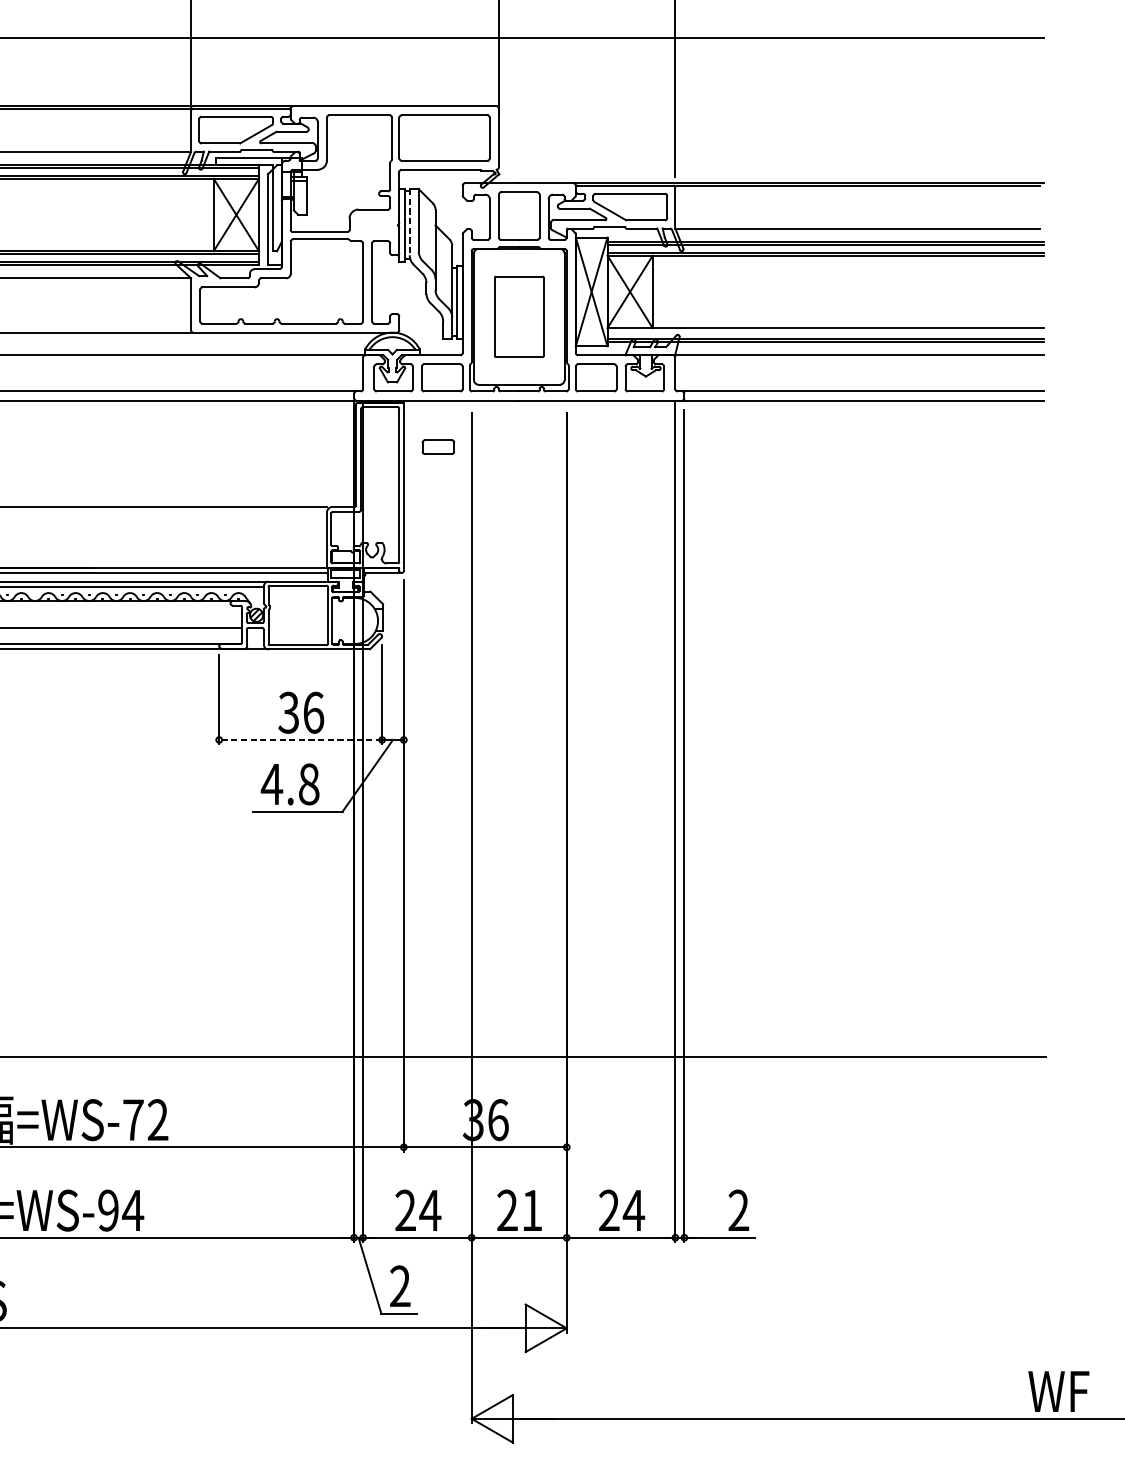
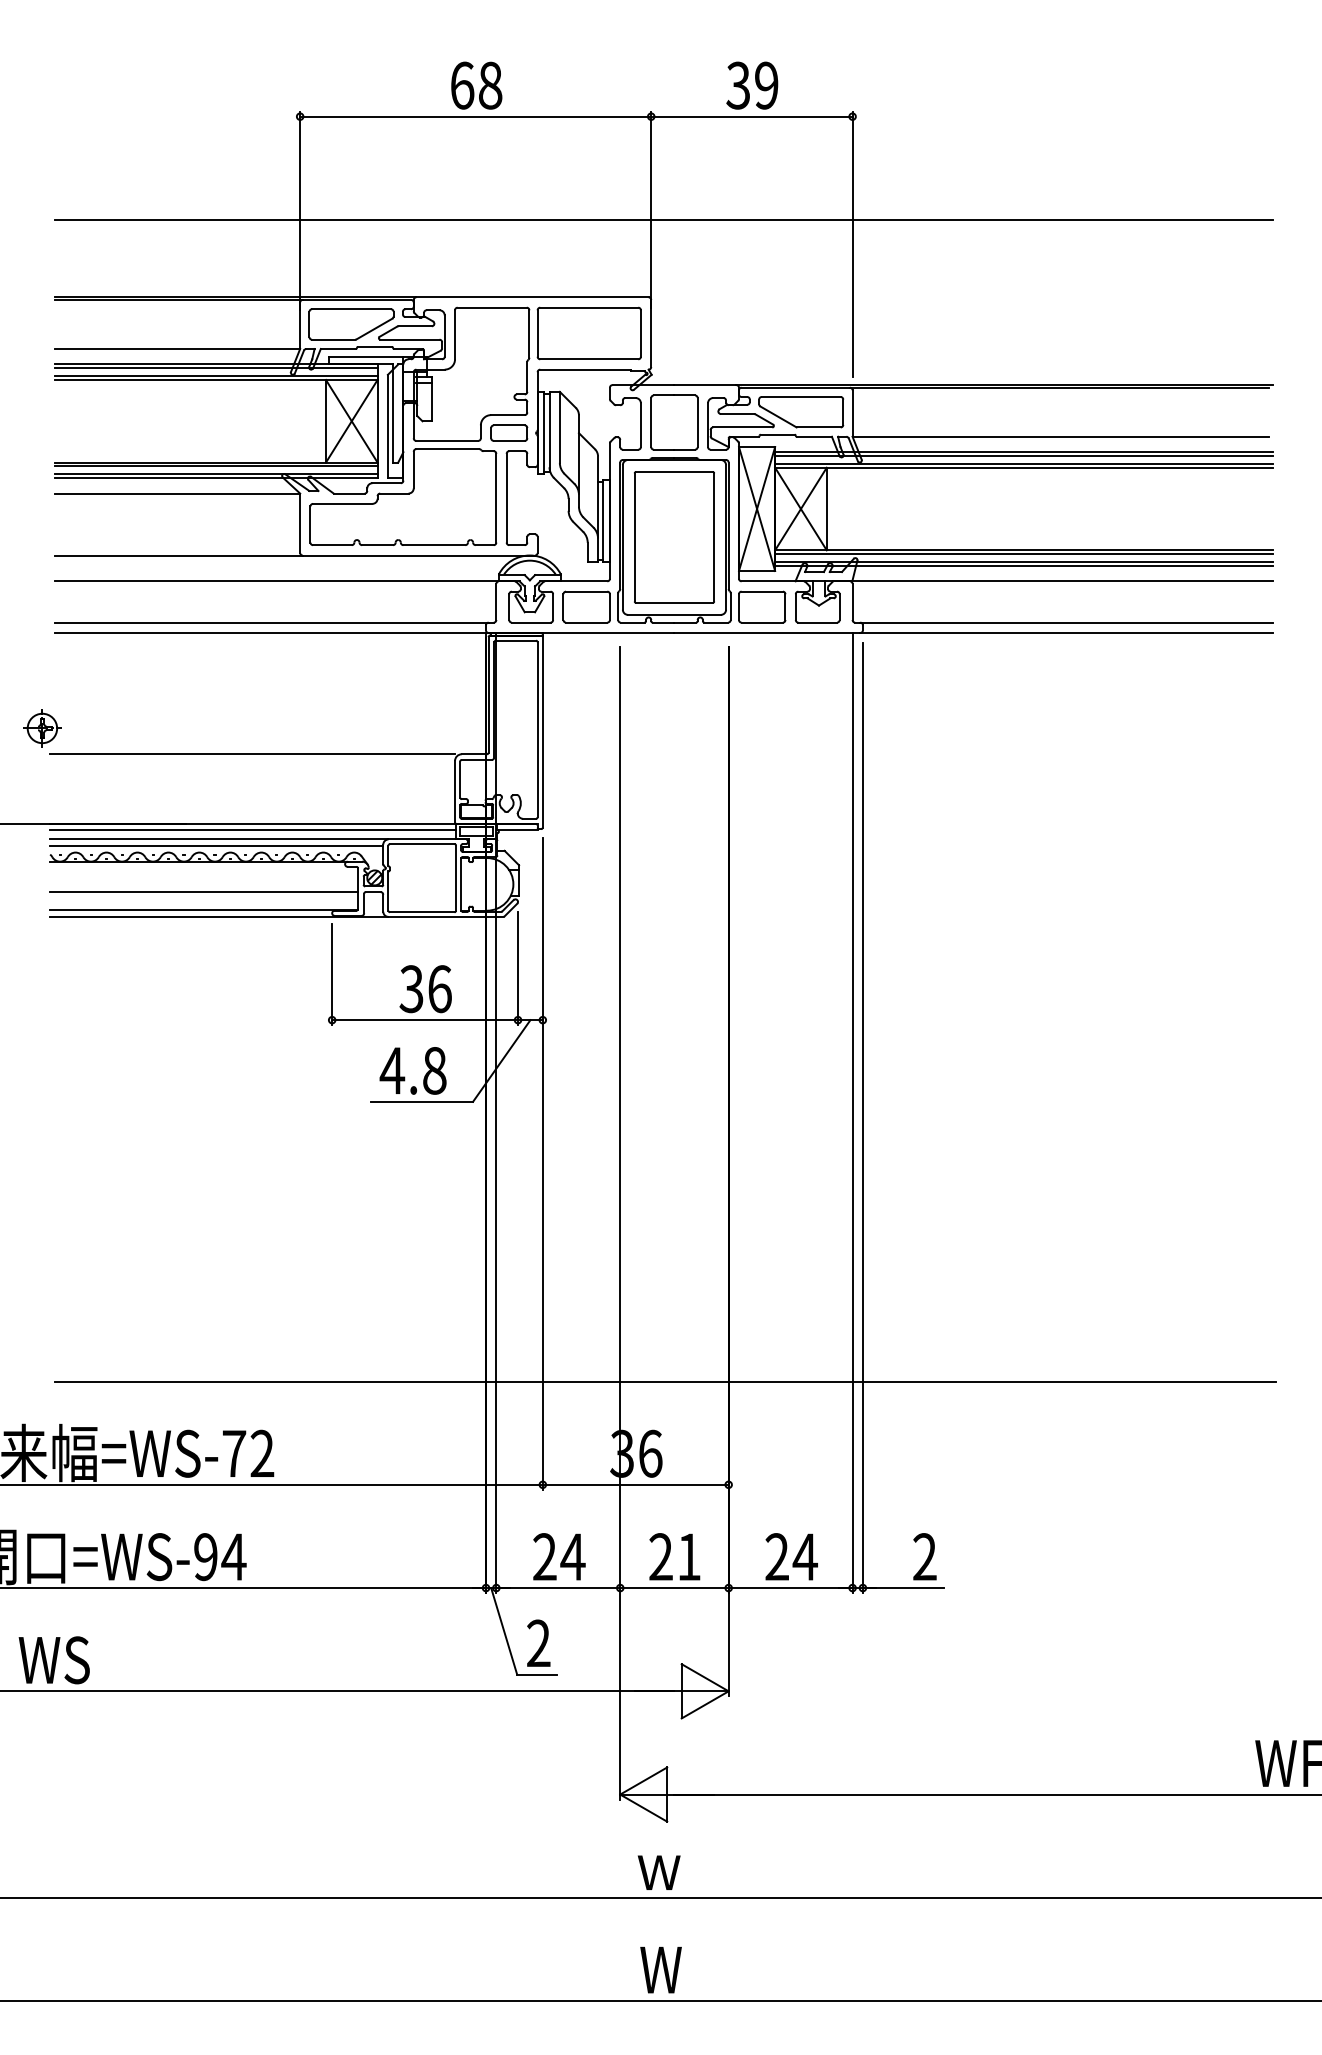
line: (409, 224) -> (549, 432), dashed -> solid
part: (519, 316) -> (674, 537), size x1.43
line: (826, 330) -> (1024, 553), added
part: (438, 446) -> (509, 432), moved
line: (301, 740) -> (425, 1020), dashed -> solid

